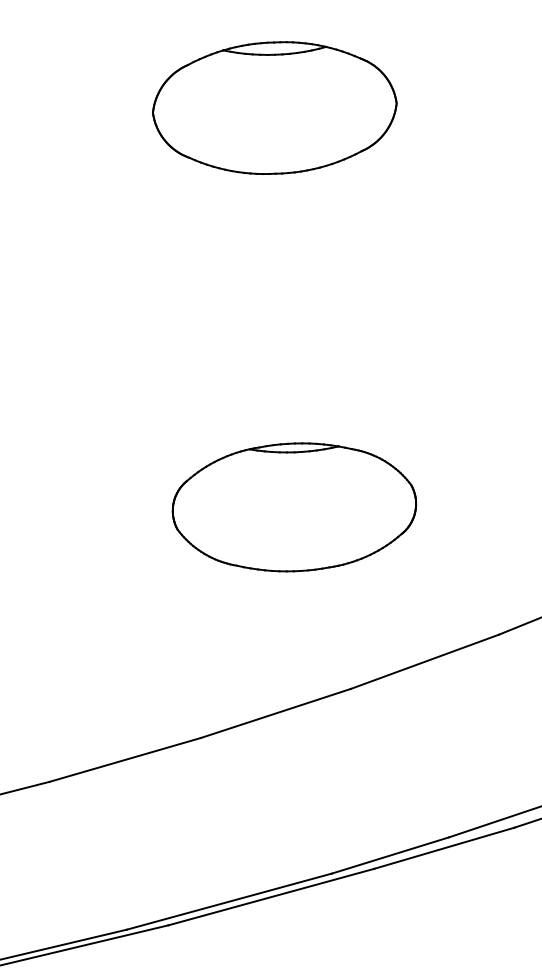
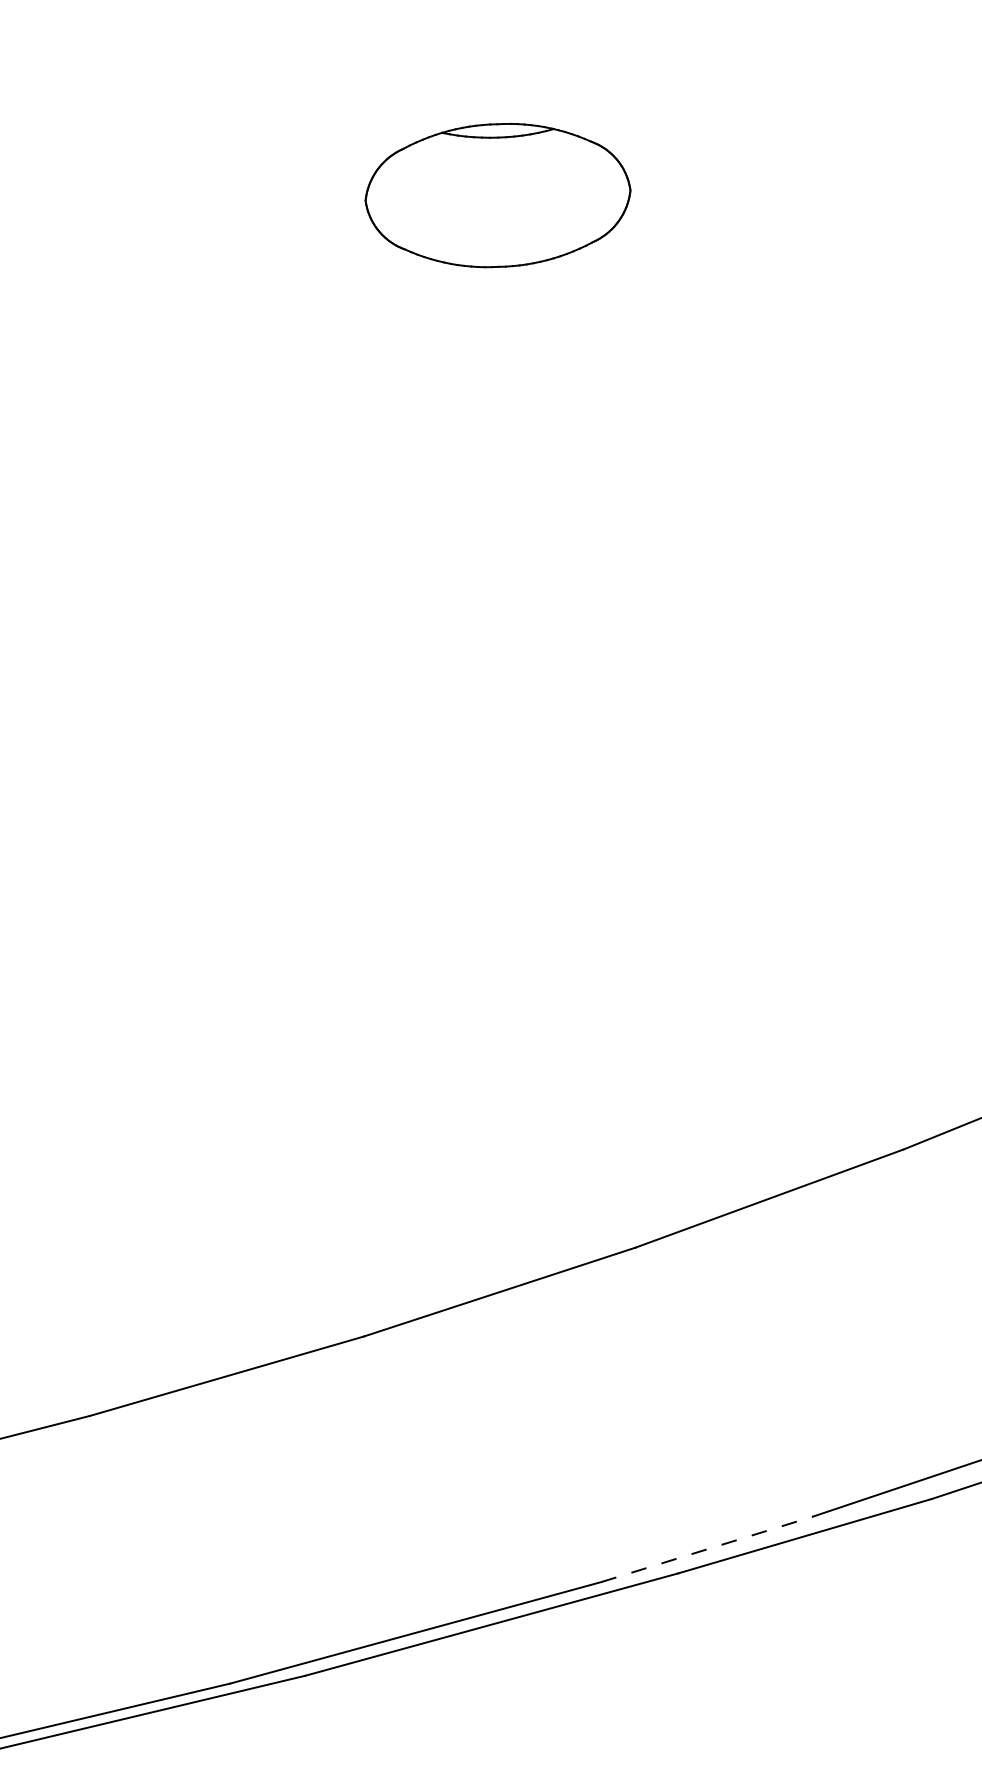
part: (274, 107) -> (497, 194), size x0.6
part: (294, 507) -> (533, 919), removed
line: (390, 855) -> (707, 1549), solid -> dashed

